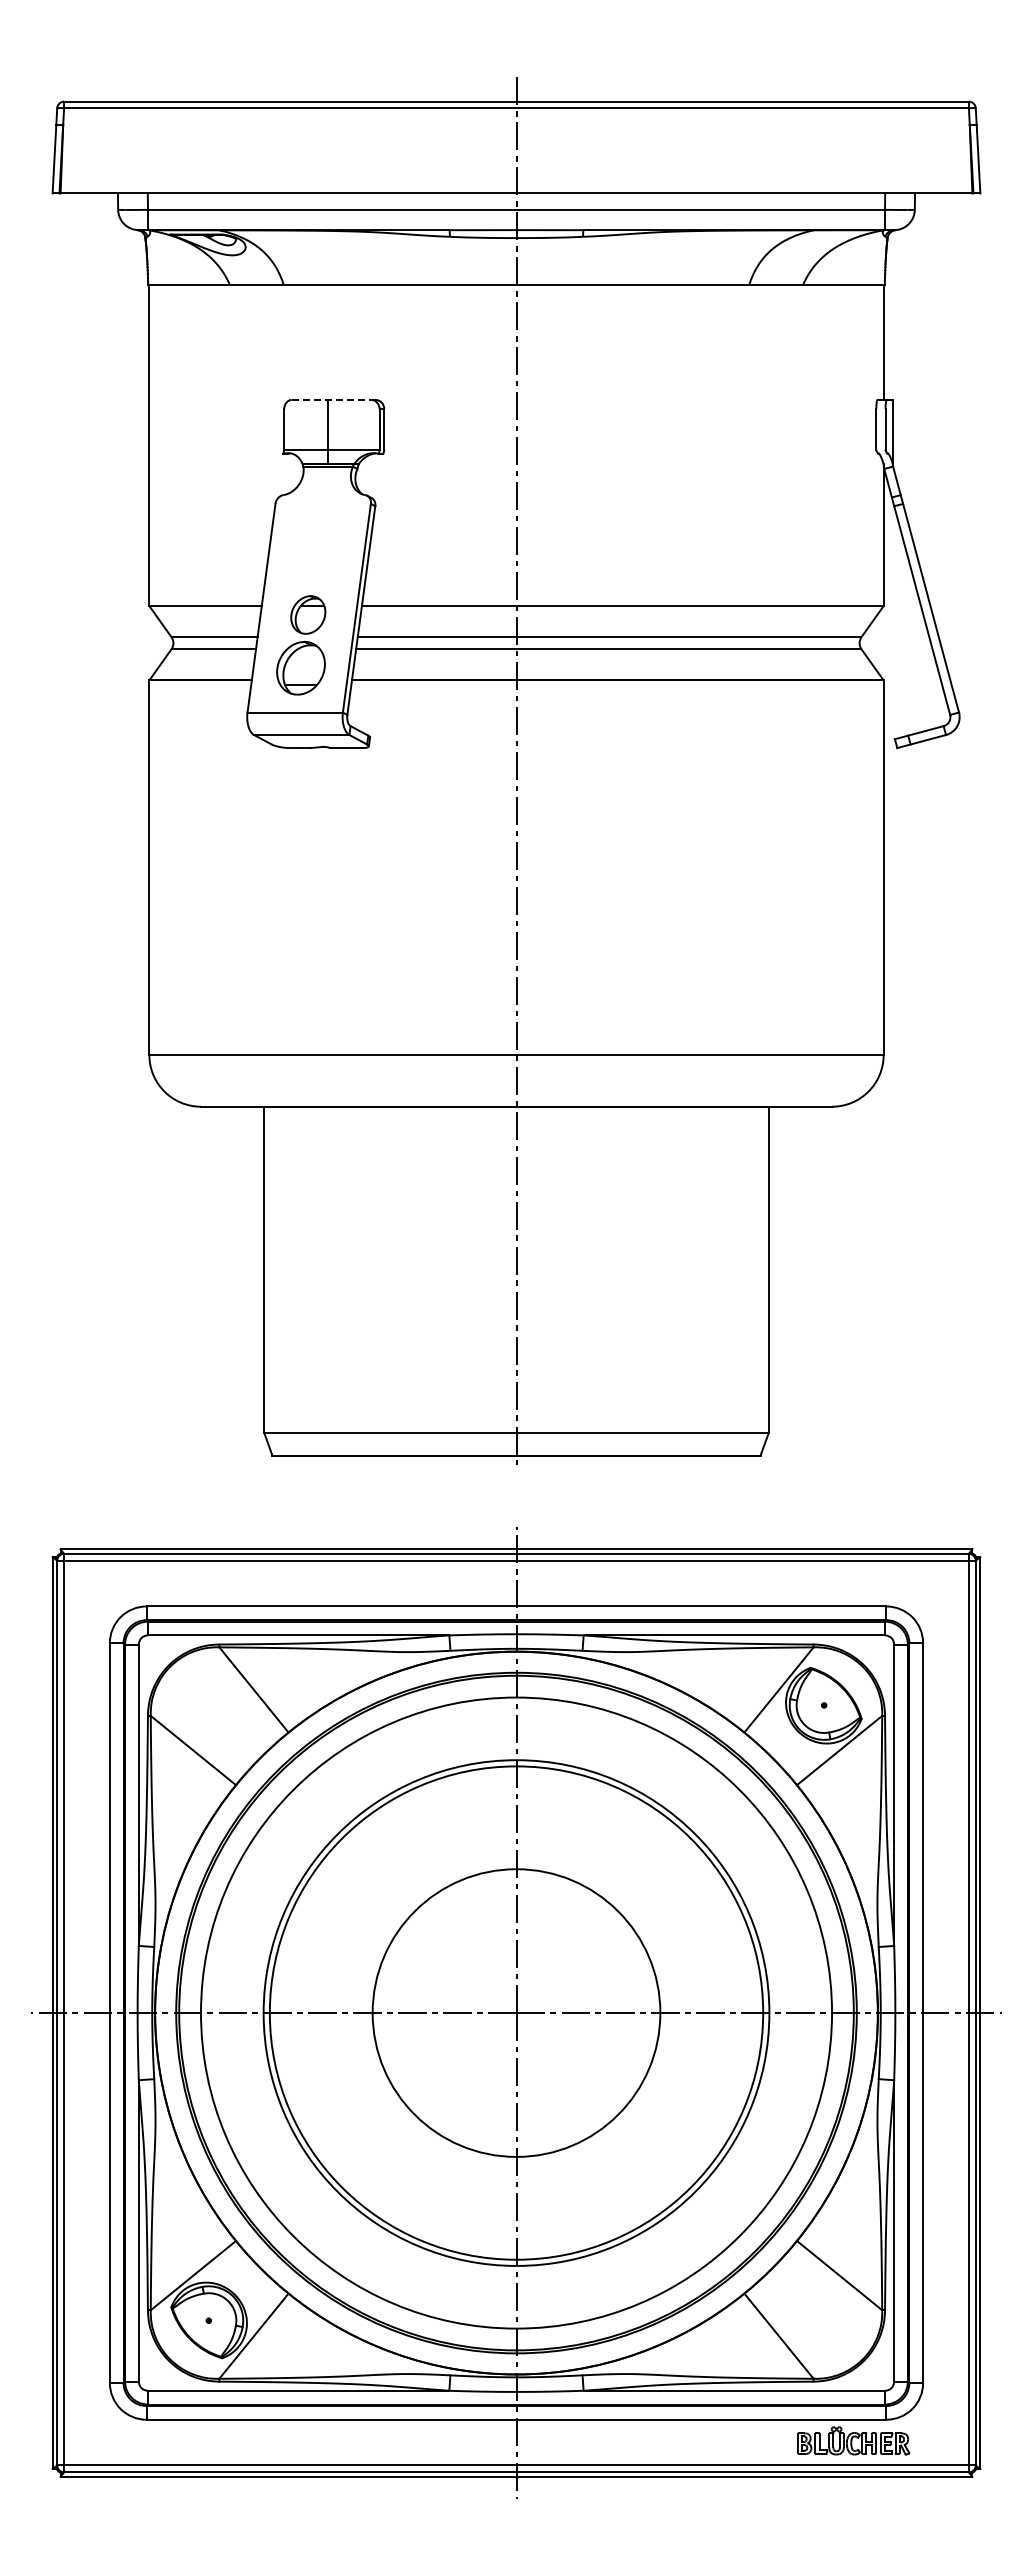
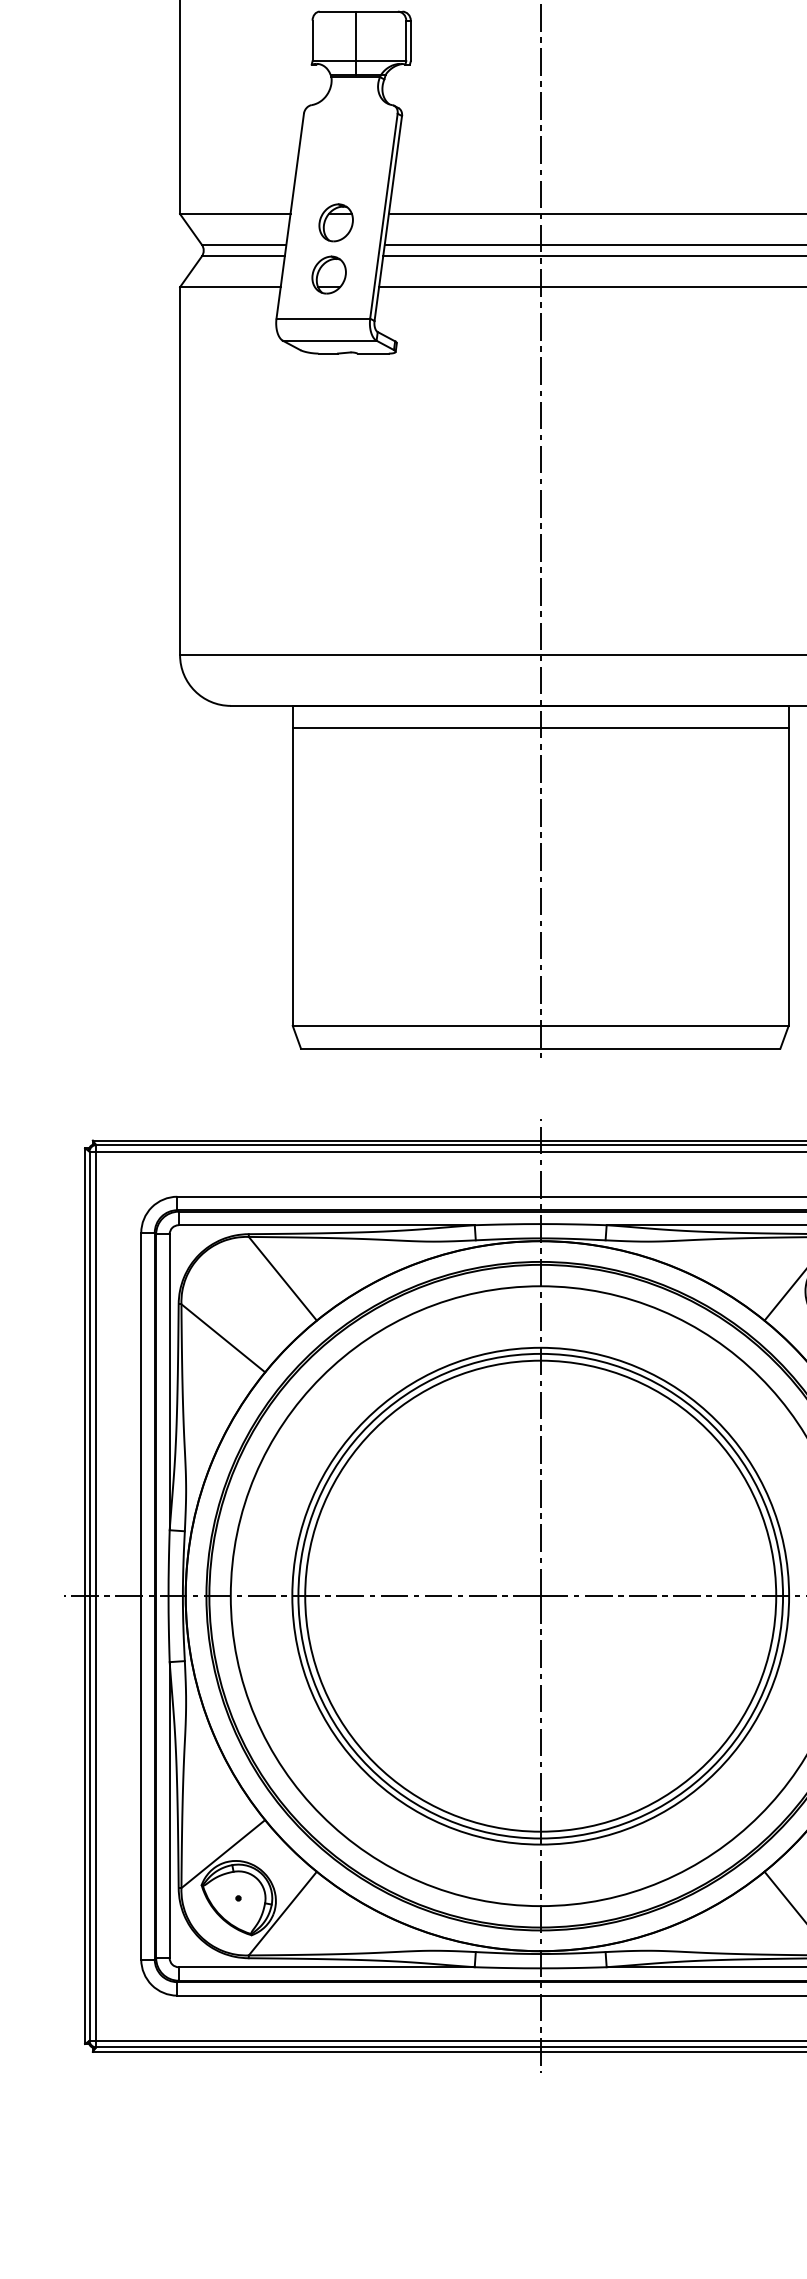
line: (334, 399) -> (361, 11), dashed -> solid
part: (301, 667) -> (329, 274), size x0.71
line: (516, 1129) -> (540, 728), added
circle: (516, 2012) -> (540, 1595), size x1.67

